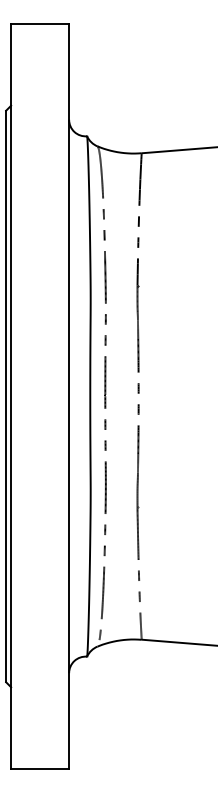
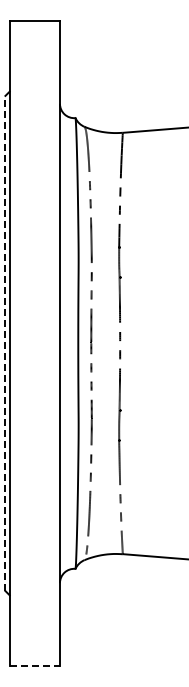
line: (6, 396) -> (5, 343), solid -> dashed
line: (40, 769) -> (35, 666), solid -> dashed

